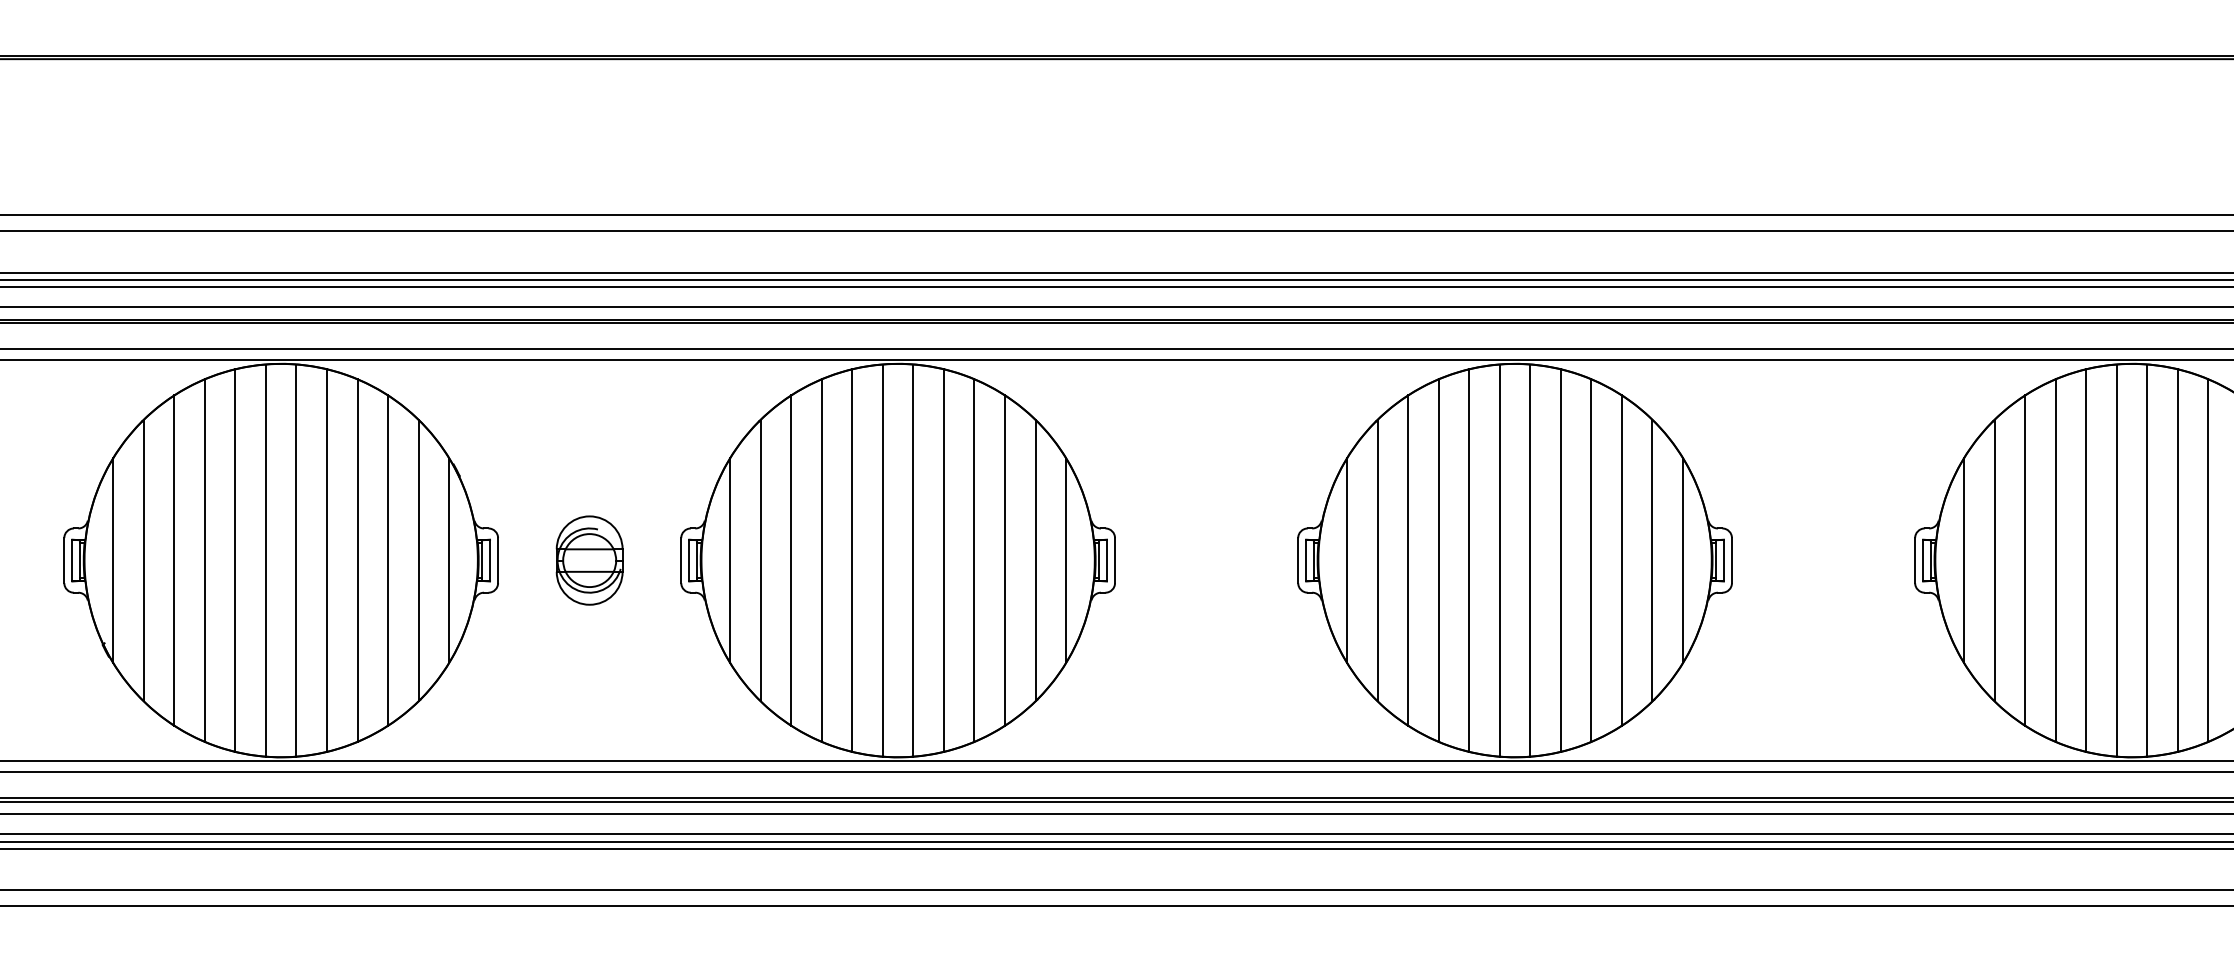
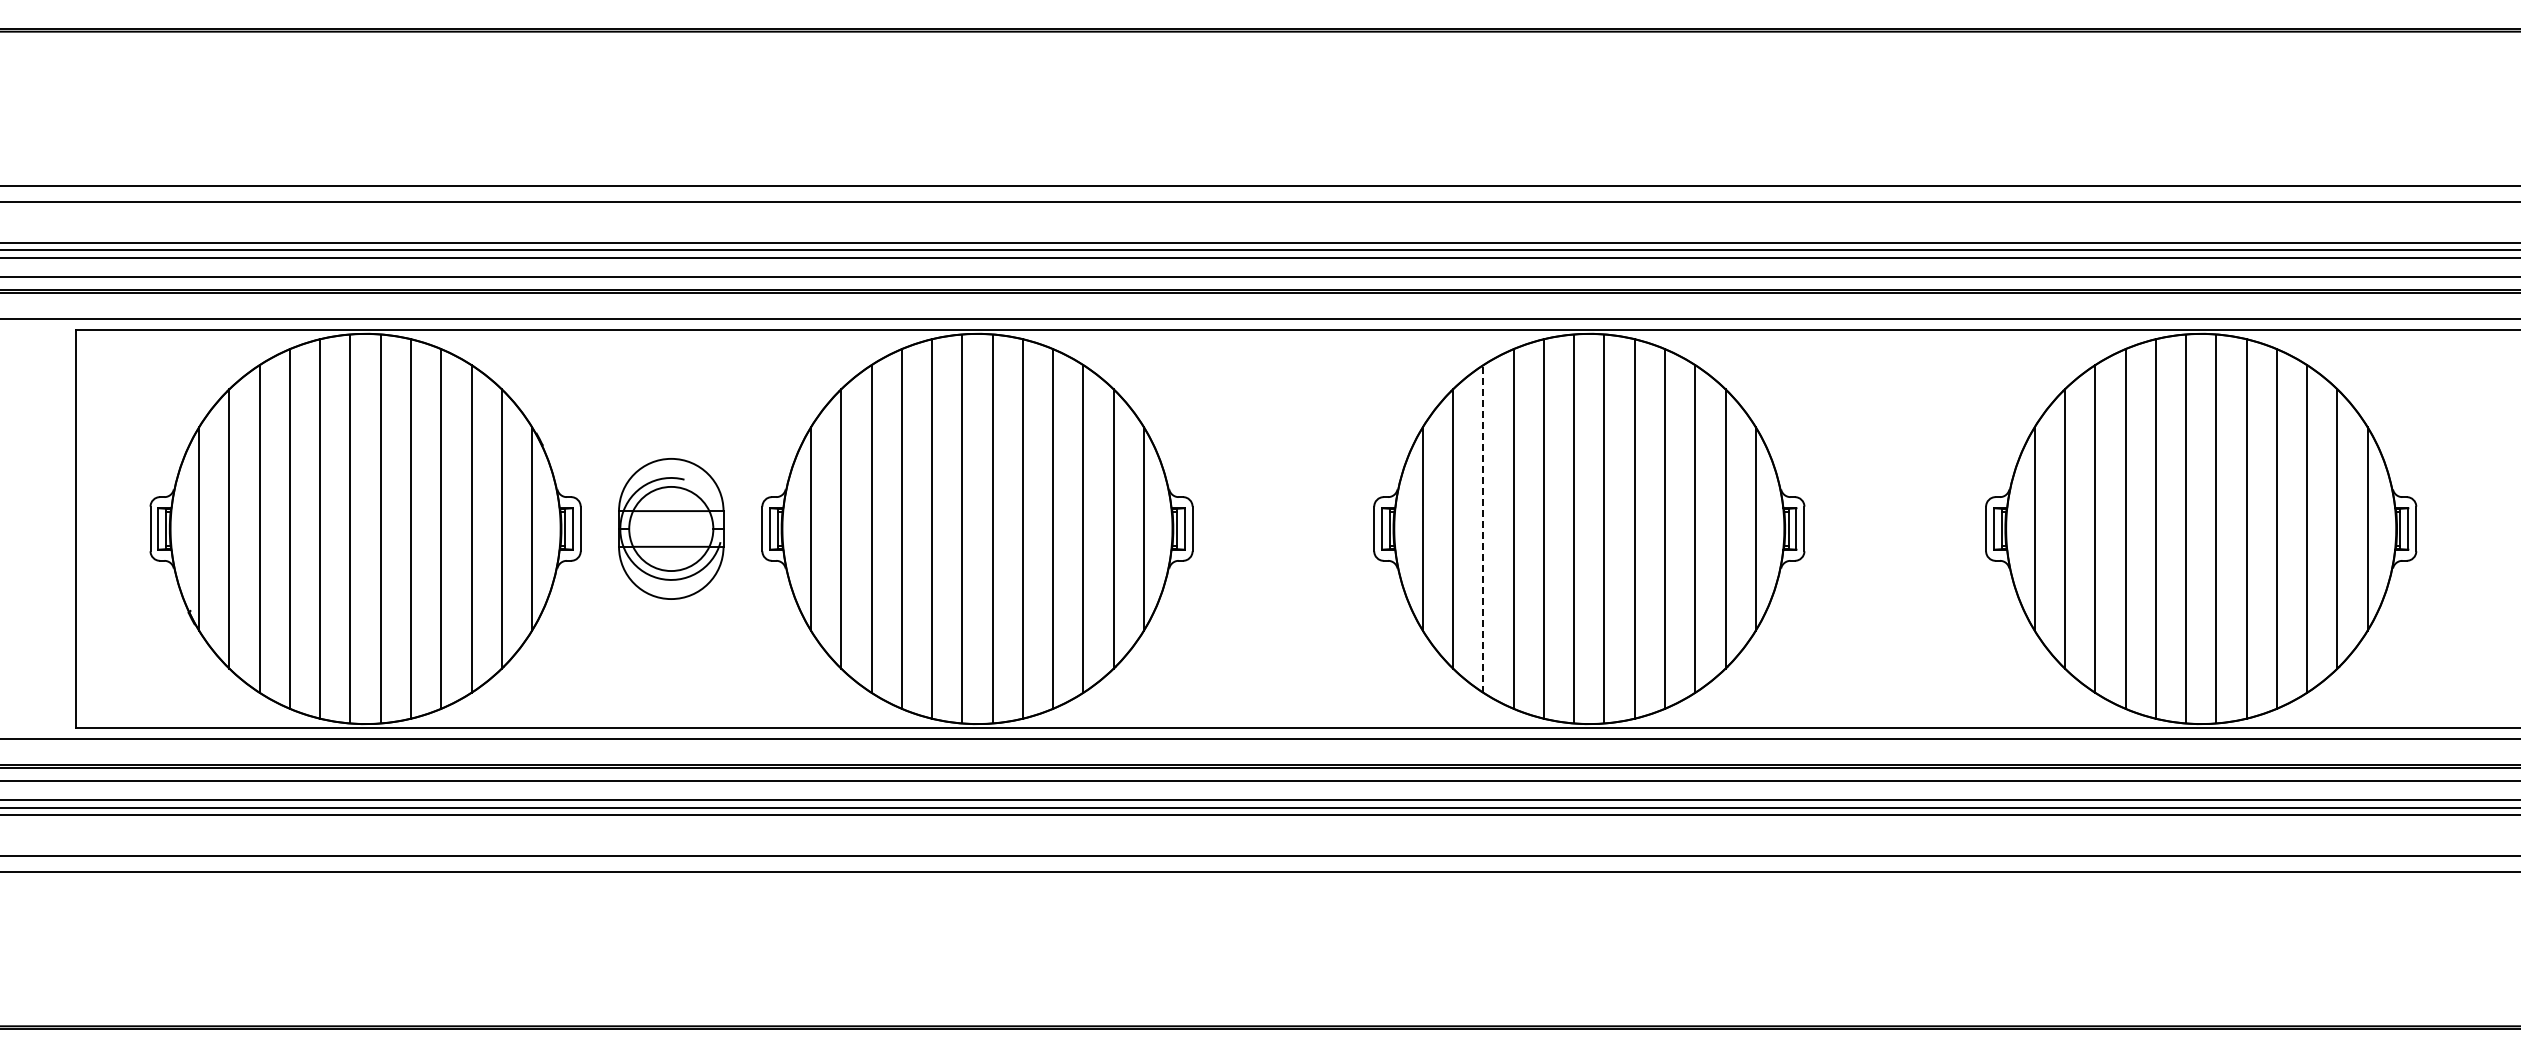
part: (589, 560) -> (671, 528), size x1.6
line: (1408, 560) -> (1483, 528), solid -> dashed

